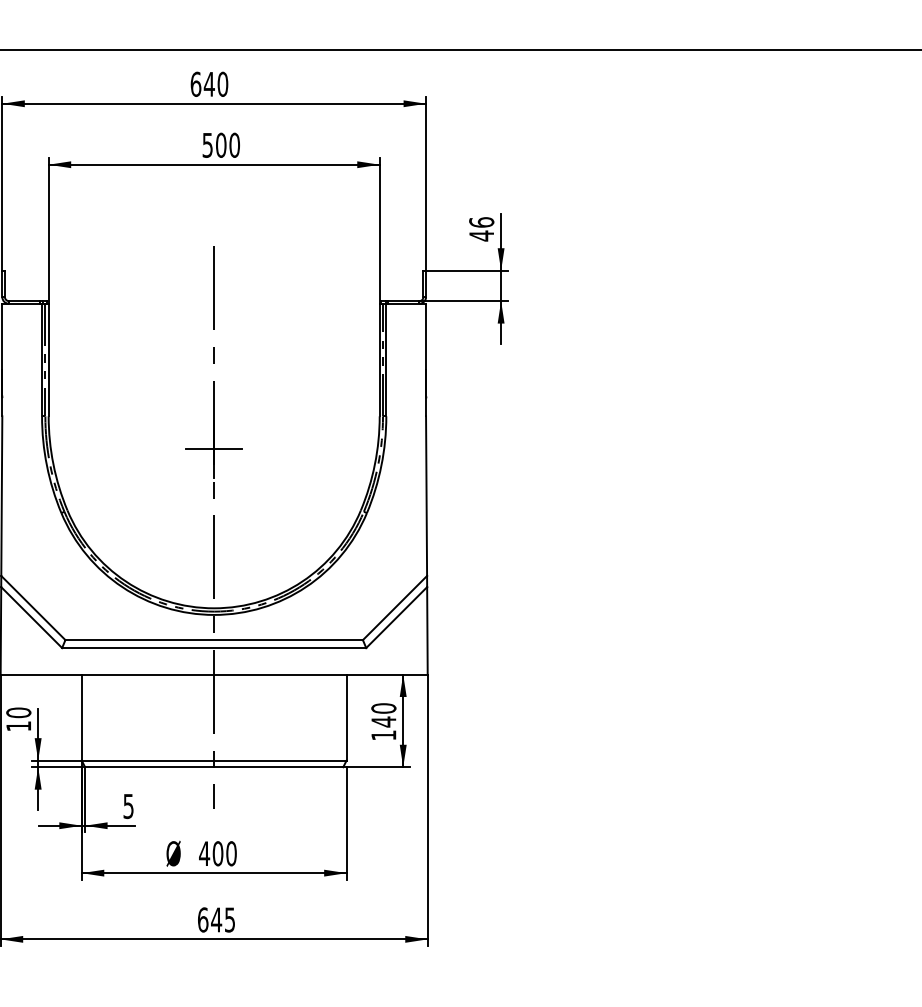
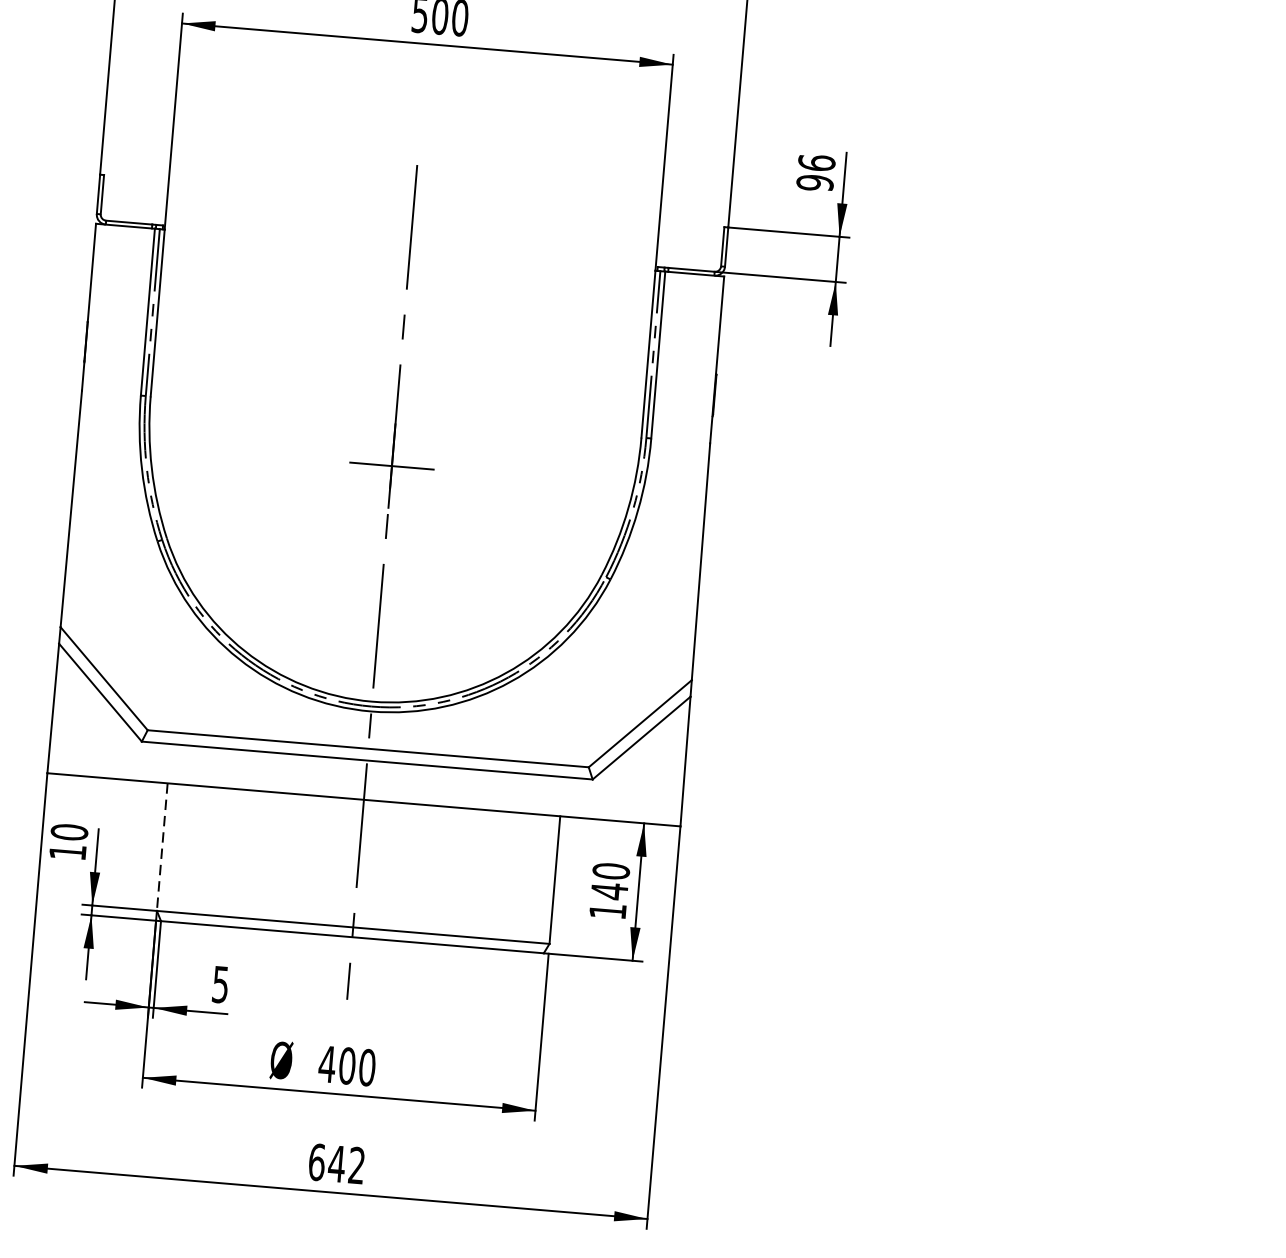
text: (481, 235) -> (814, 182), 46 -> 96
line: (81, 718) -> (161, 848), solid -> dashed
text: (229, 919) -> (356, 1164), 645 -> 642

